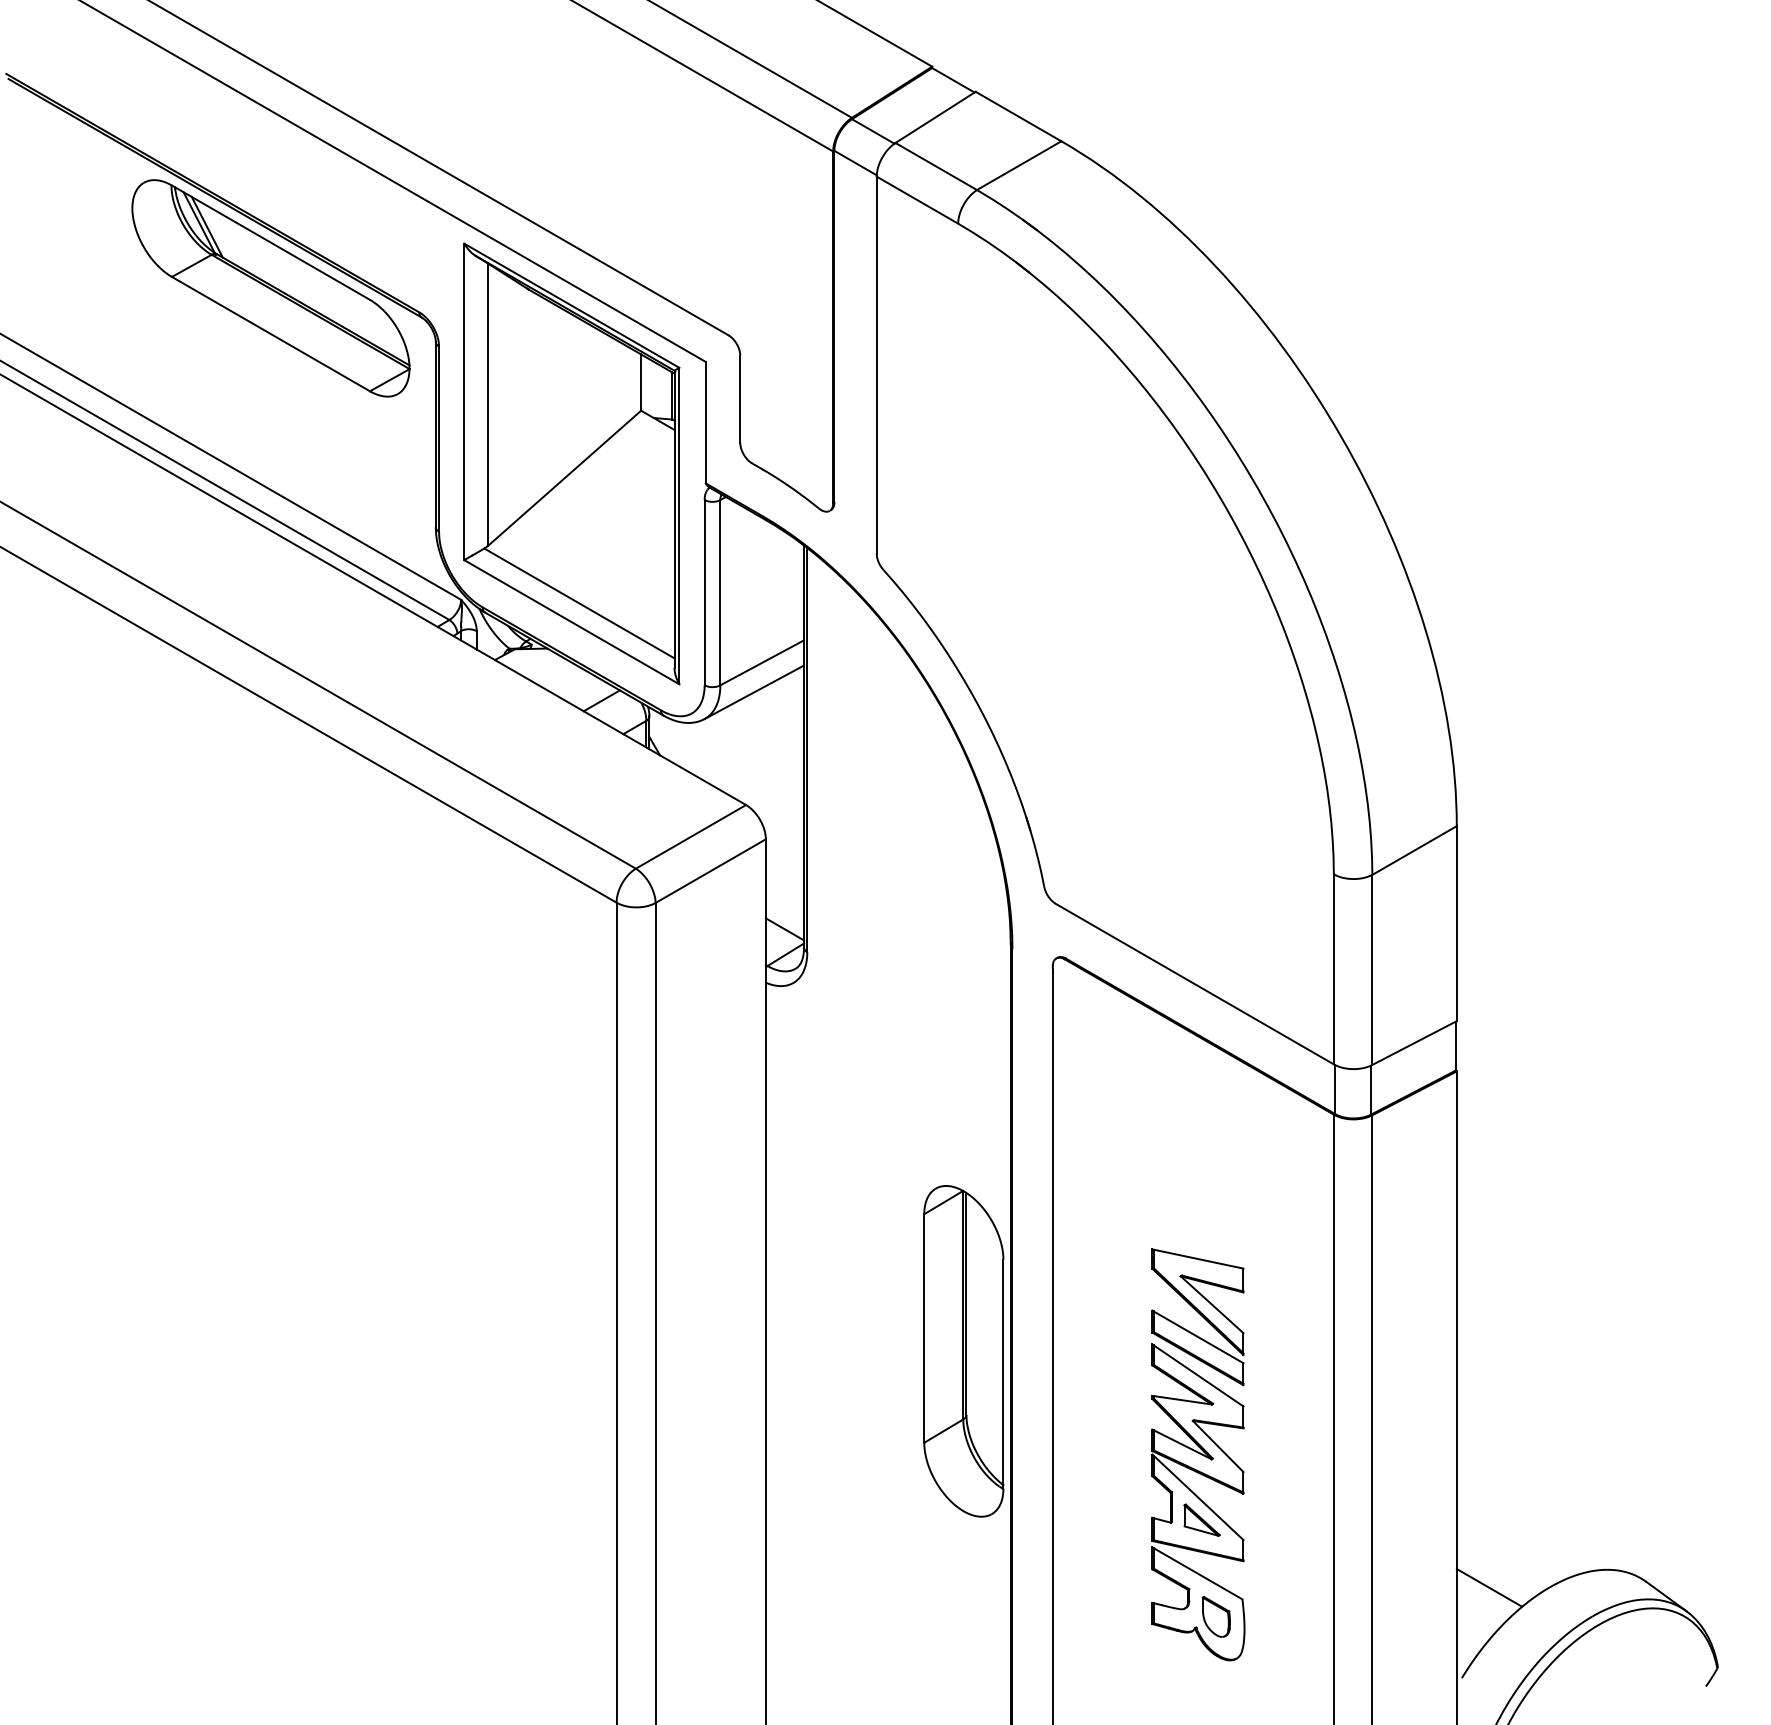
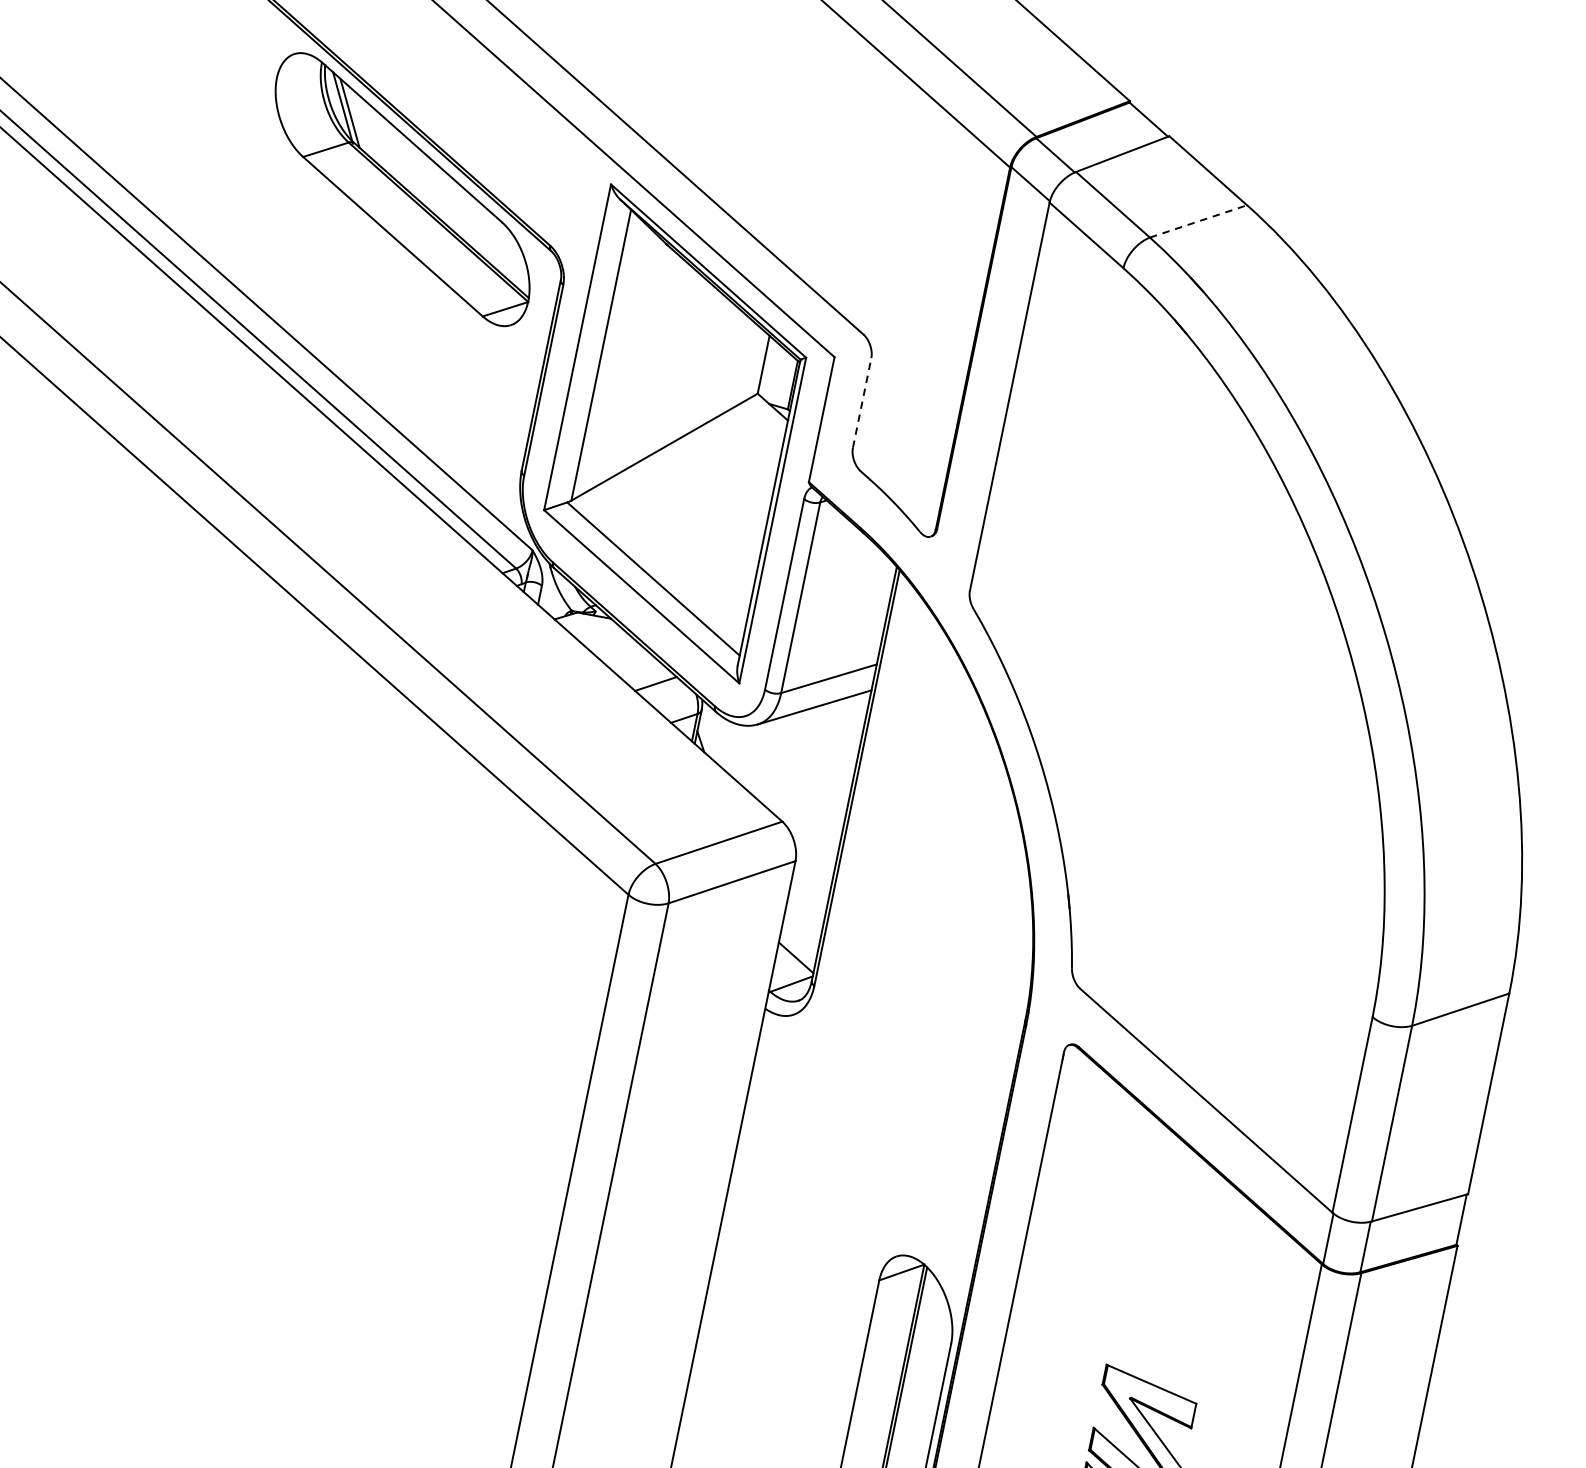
line: (1019, 165) -> (1198, 221), solid -> dashed
line: (740, 399) -> (862, 403), solid -> dashed

